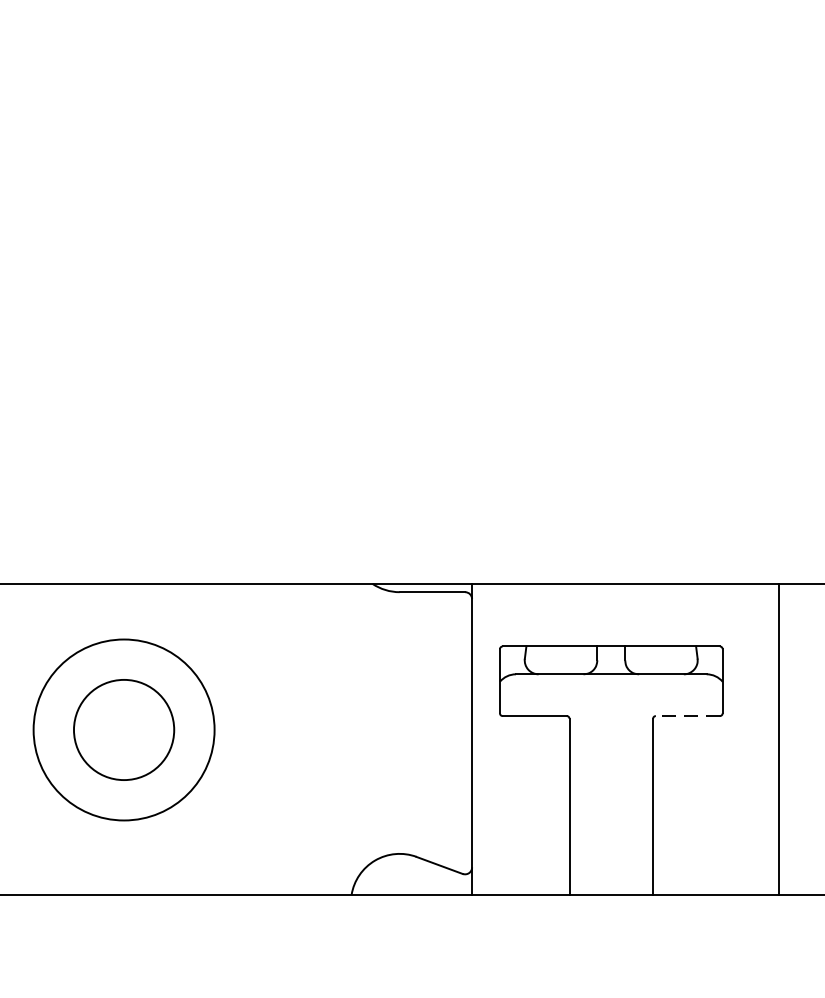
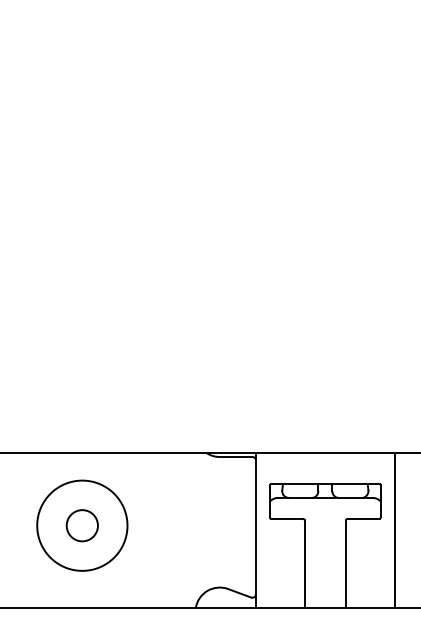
line: (687, 715) -> (363, 518), dashed -> solid
circle: (122, 729) -> (81, 525), size x0.62
line: (777, 739) -> (394, 530), moved

